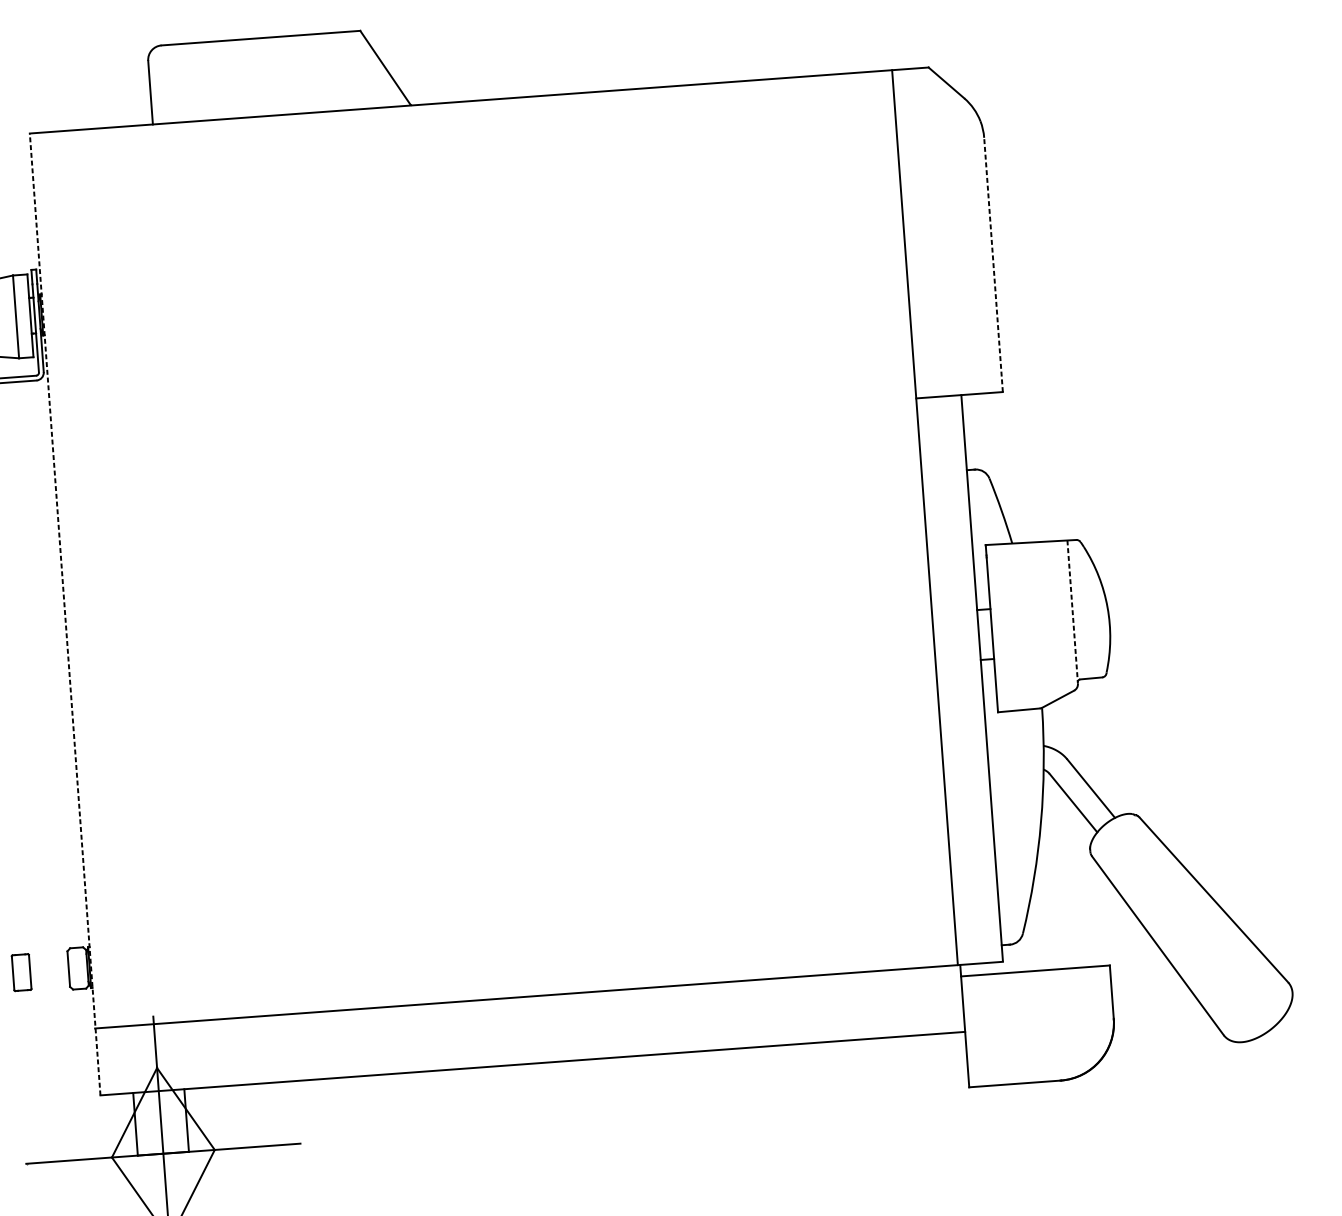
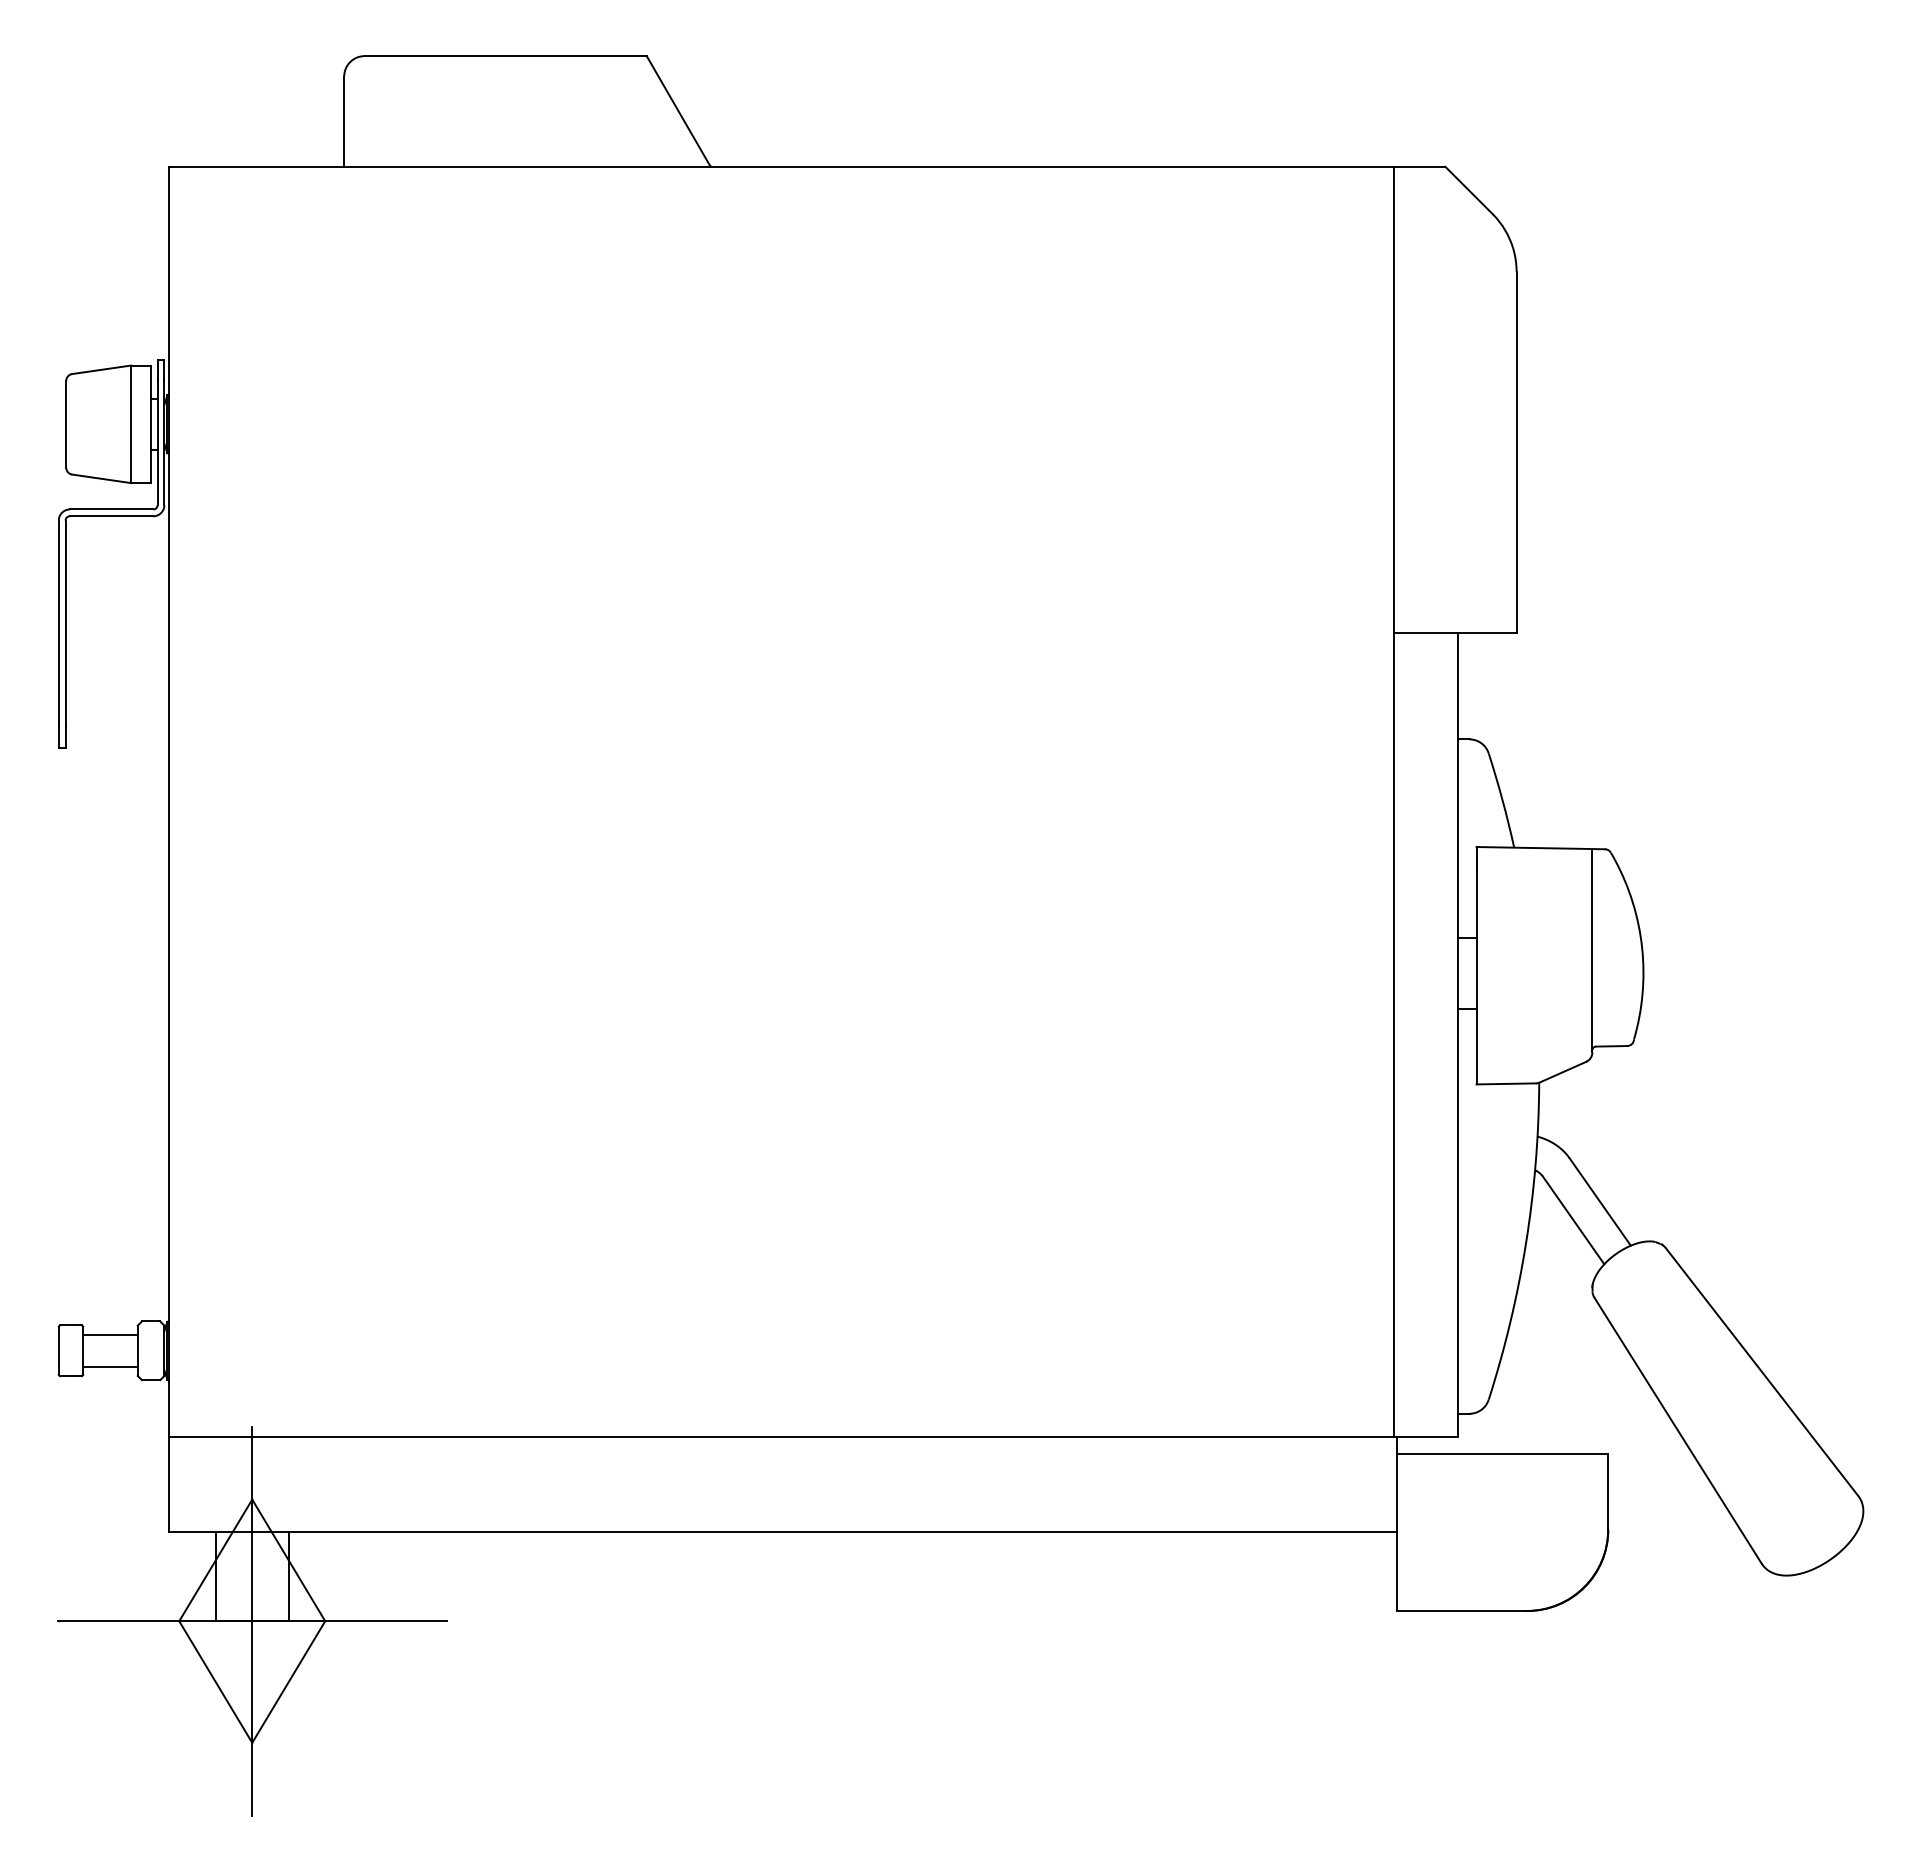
line: (993, 264) -> (1516, 451), dashed -> solid
line: (1072, 611) -> (1592, 950), dashed -> solid
line: (65, 614) -> (169, 849), dashed -> solid
line: (48, 959) -> (110, 1334), added
line: (50, 982) -> (110, 1367), added

